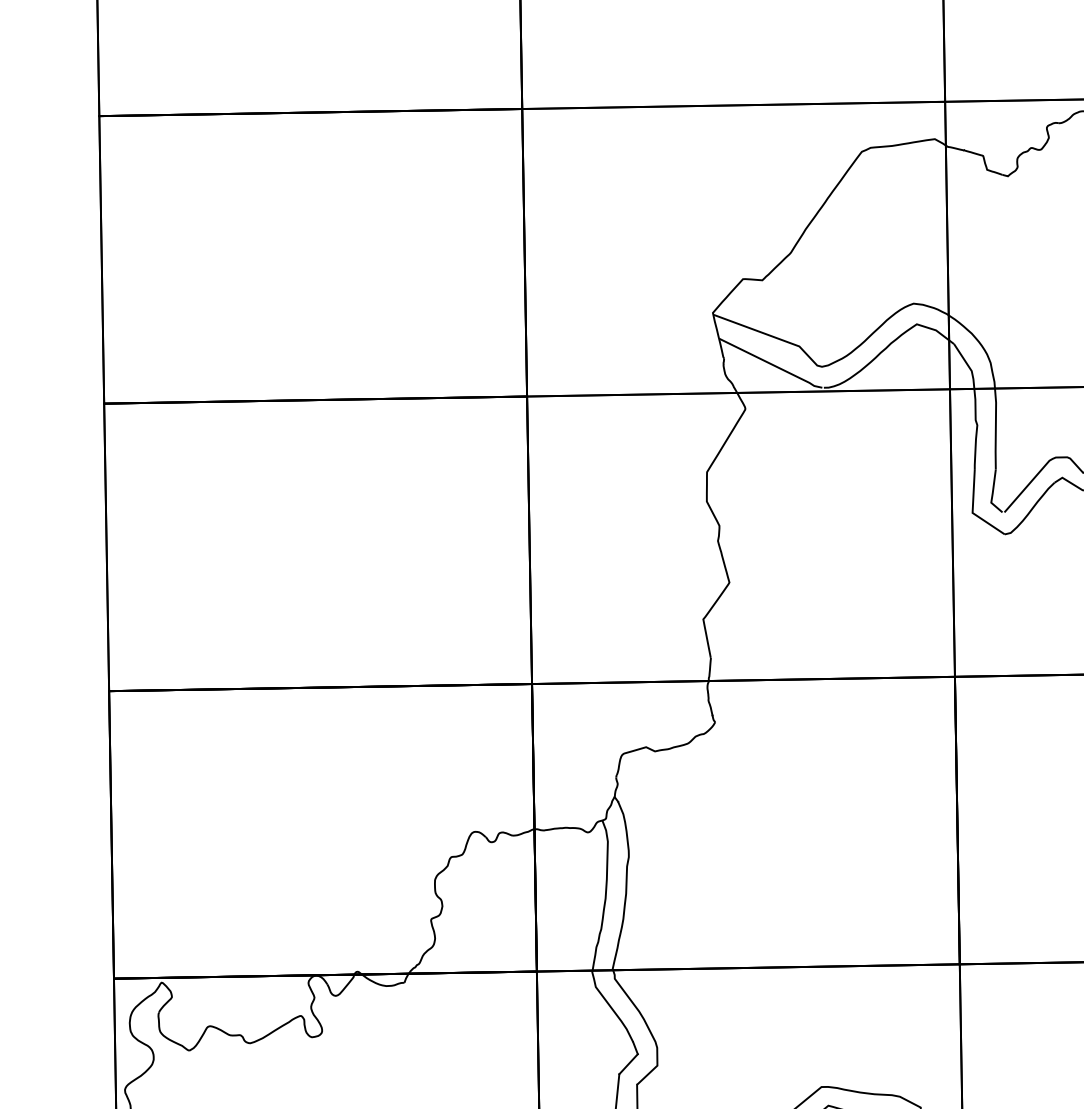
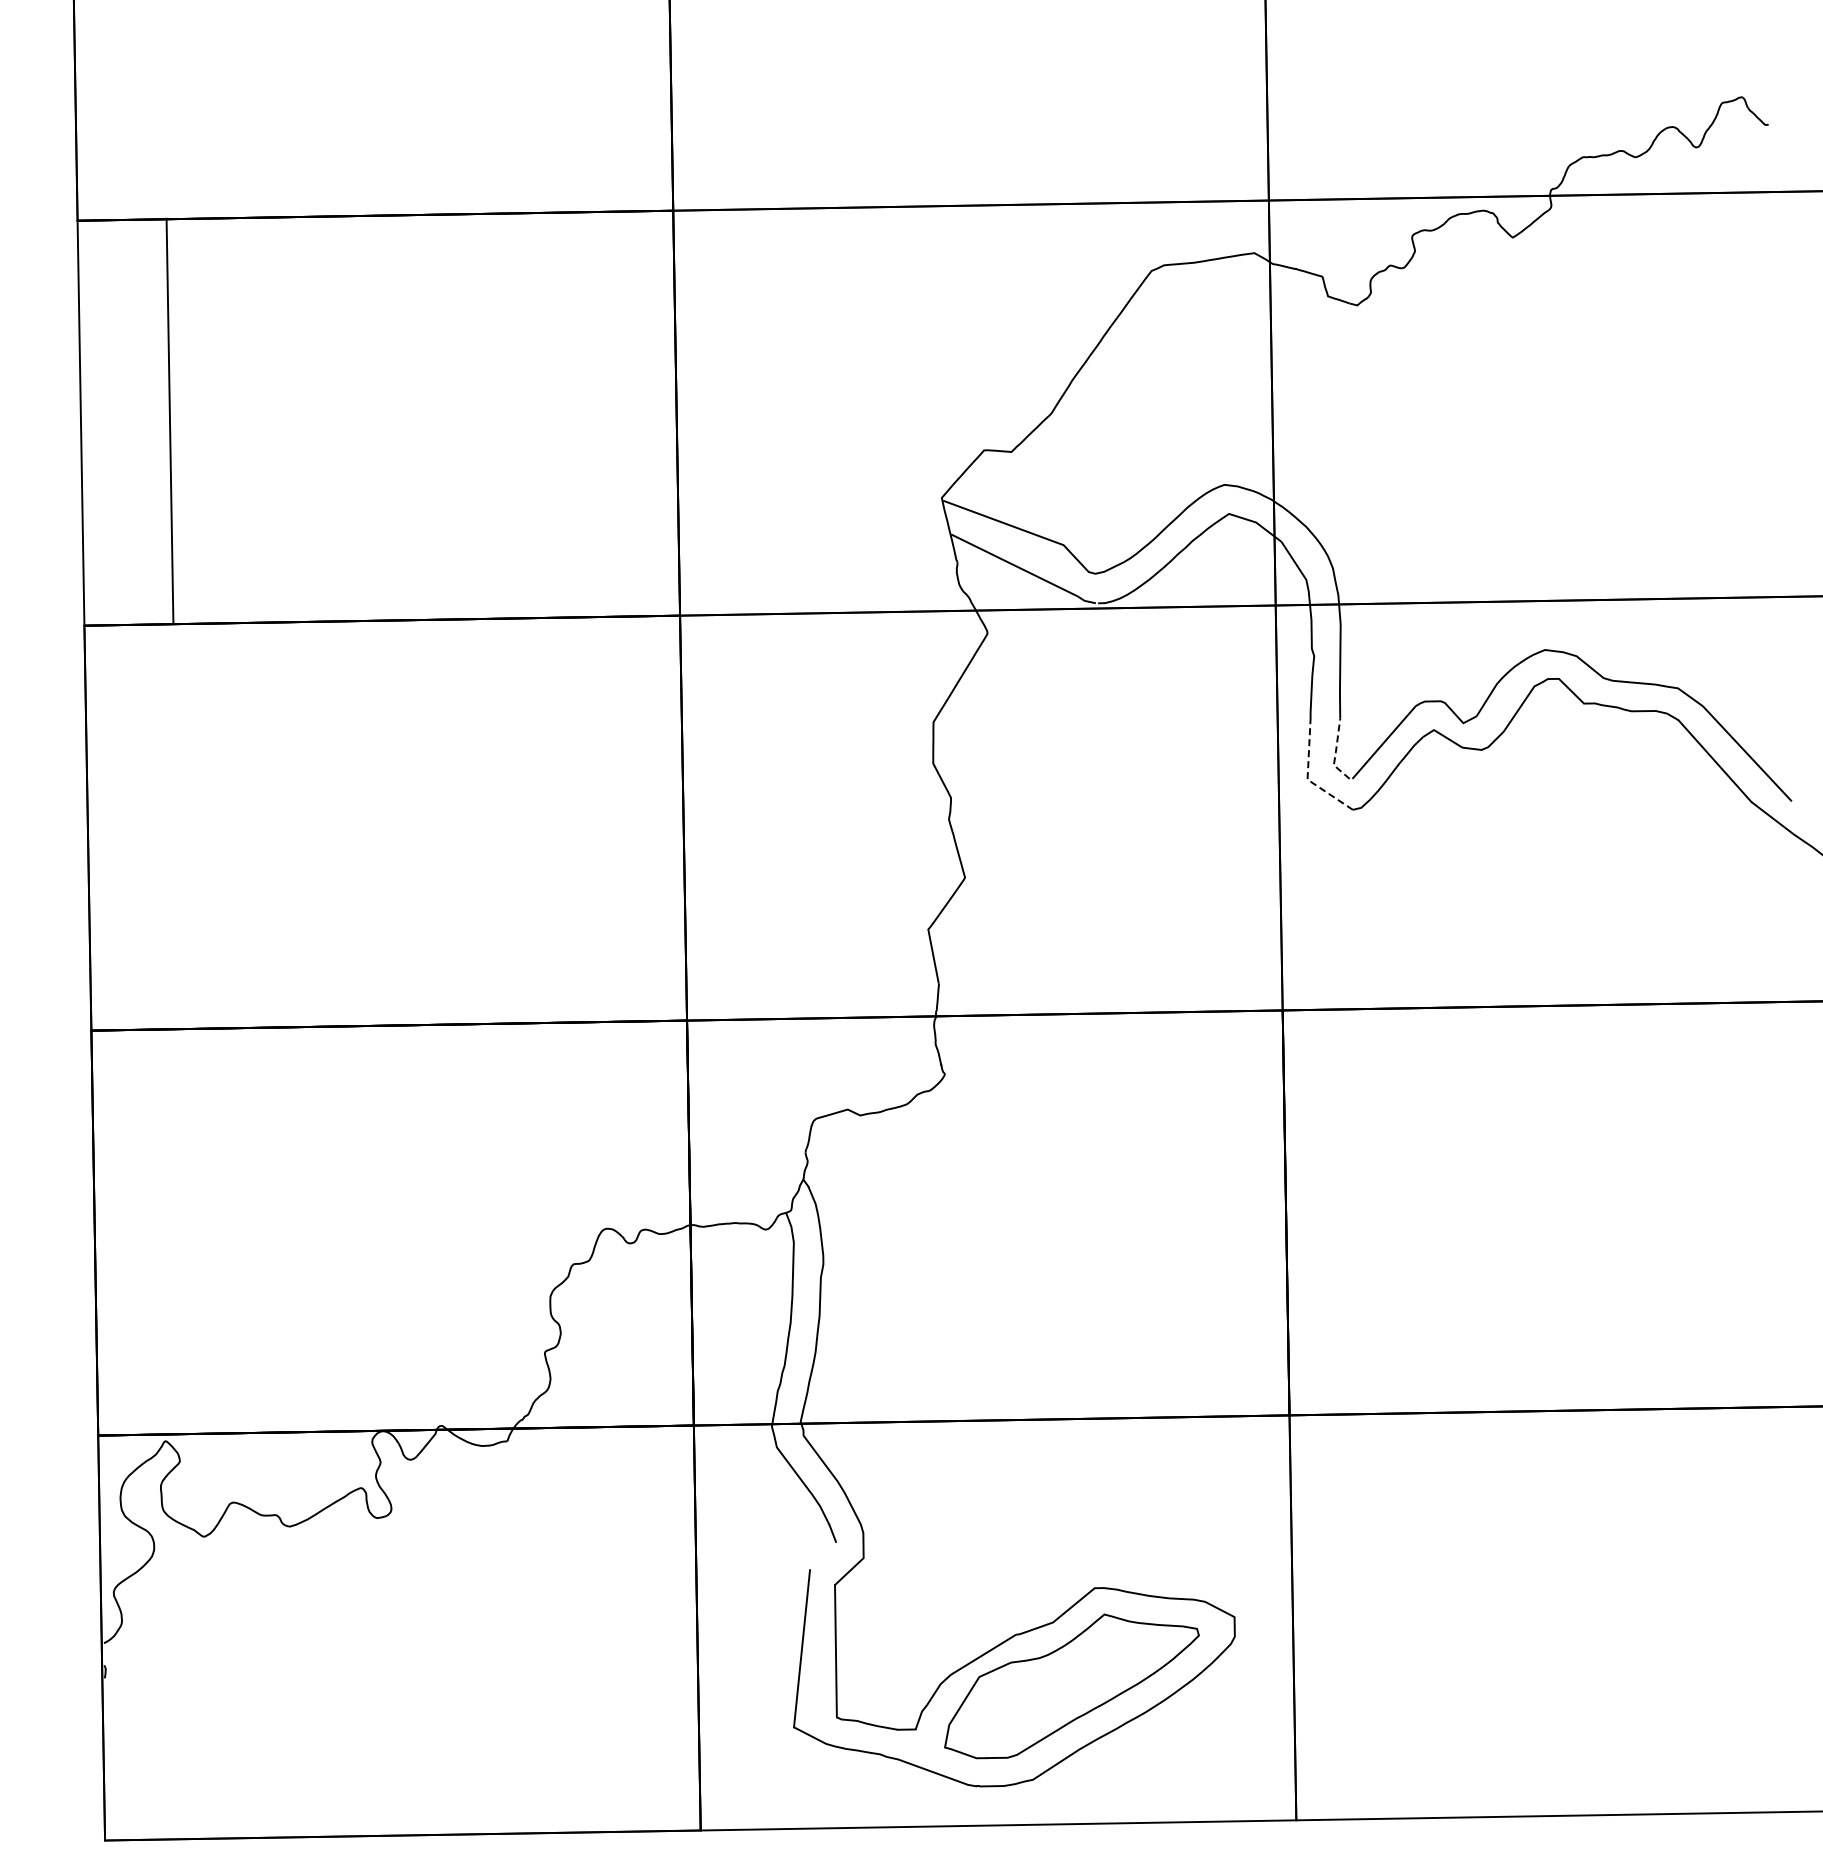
line: (101, 259) -> (169, 420), moved
line: (992, 493) -> (1335, 752), solid -> dashed
line: (972, 510) -> (1307, 776), solid -> dashed
line: (628, 1063) -> (823, 1555), removed

